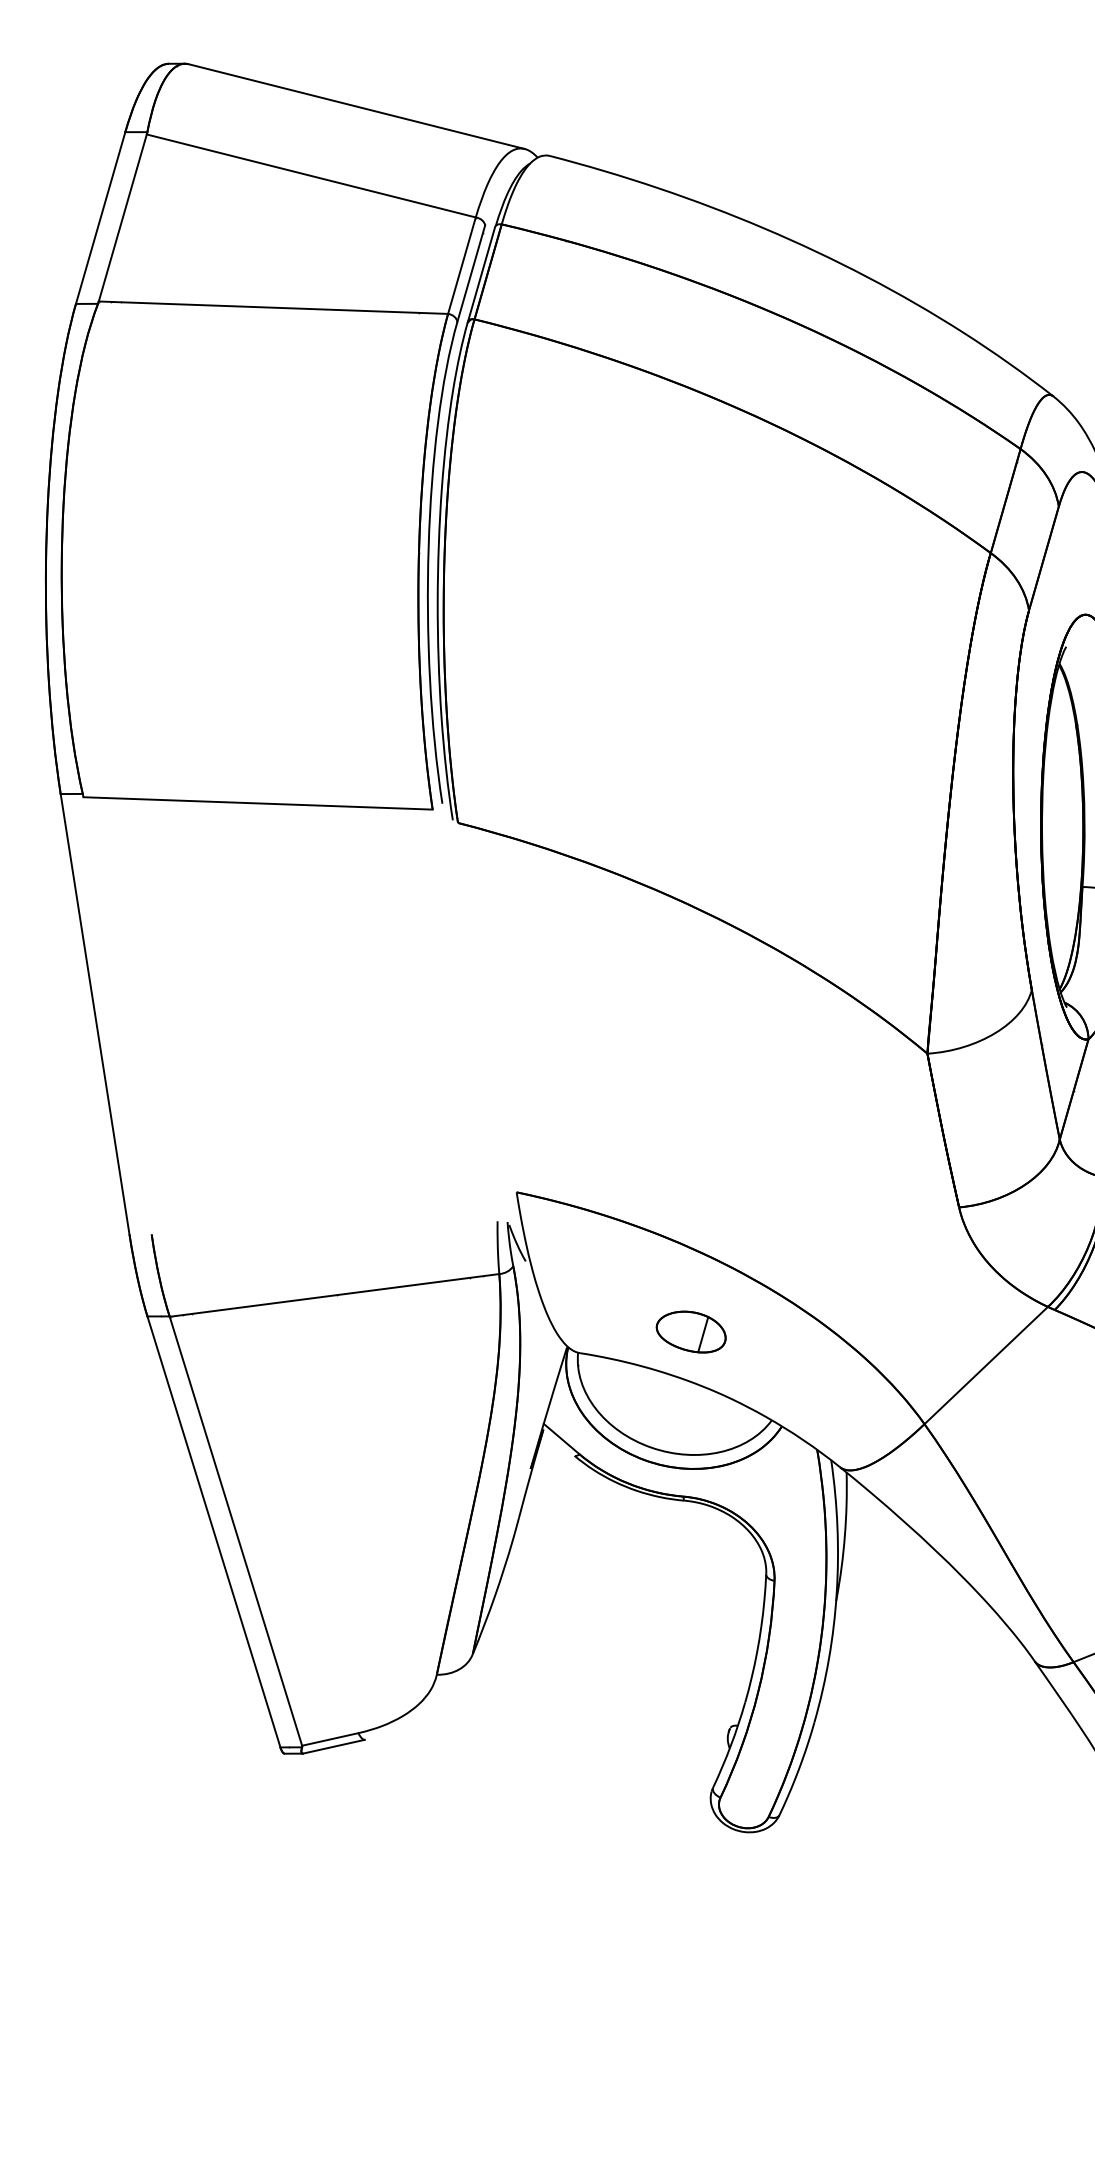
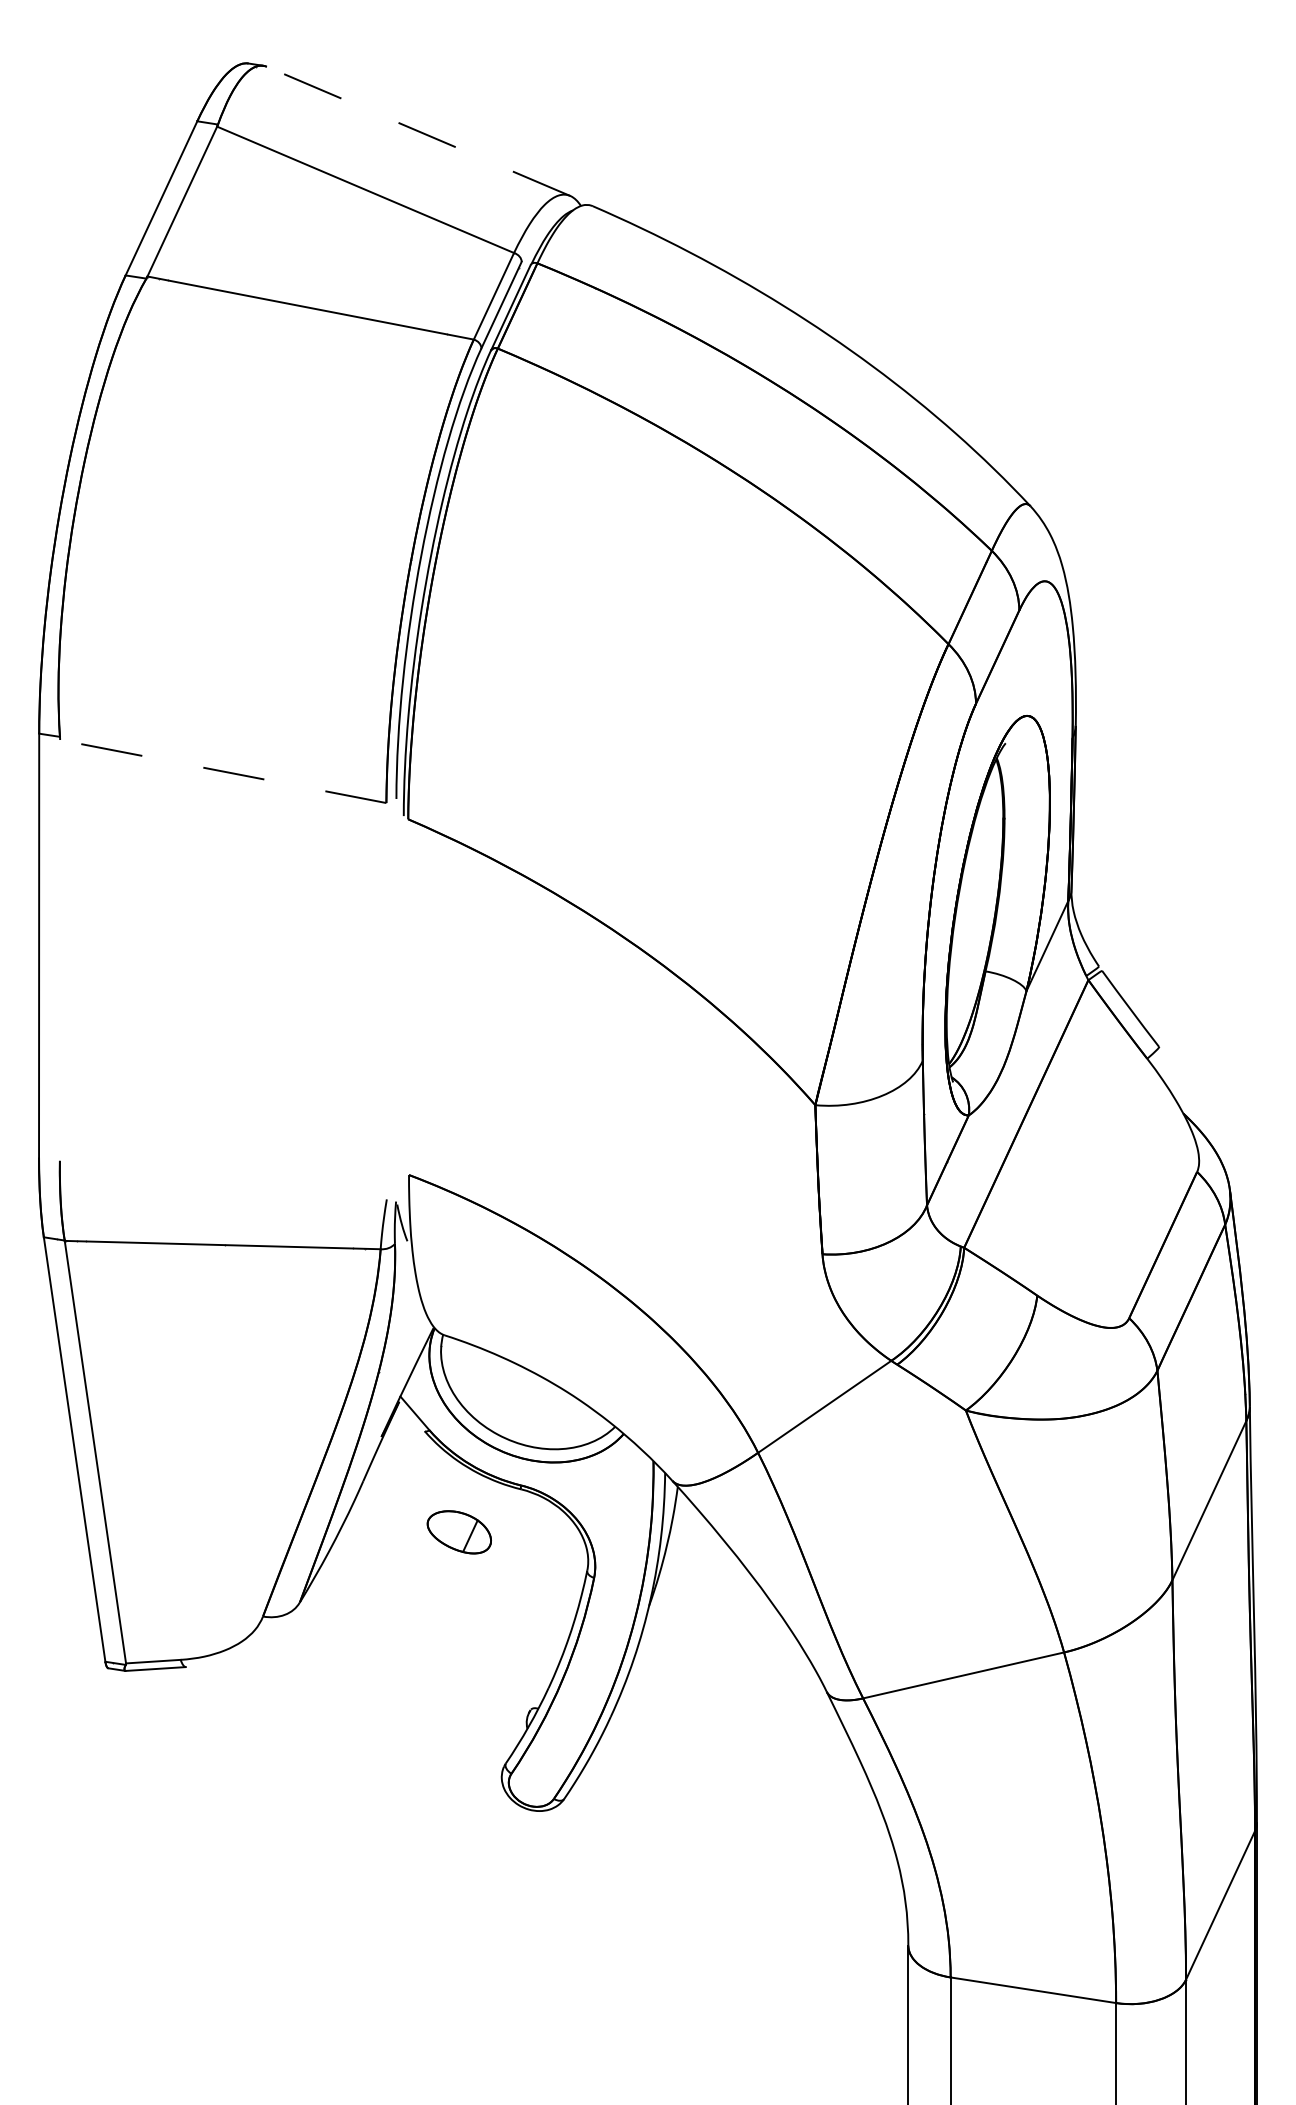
line: (356, 106) -> (418, 131), solid -> dashed
line: (257, 803) -> (222, 771), solid -> dashed
part: (690, 1332) -> (458, 1532), moved

